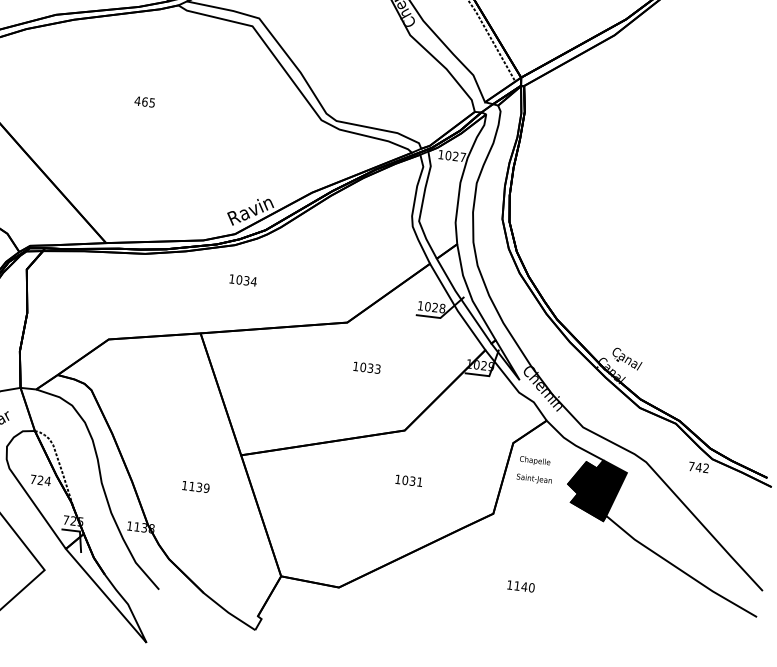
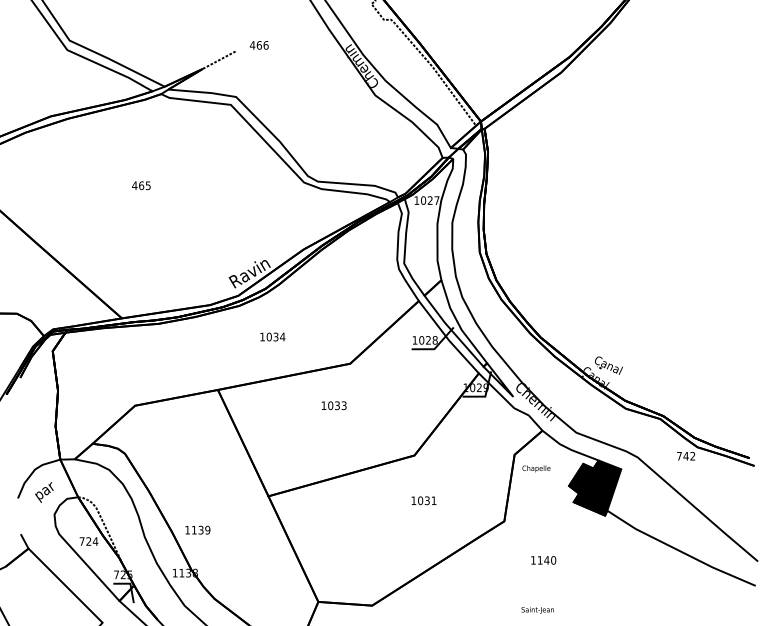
text: (242, 279) -> (272, 336), moved
text: (366, 367) -> (333, 405), moved
text: (534, 479) -> (537, 610), moved
text: (195, 486) -> (197, 529), moved
text: (520, 586) -> (543, 560), moved

